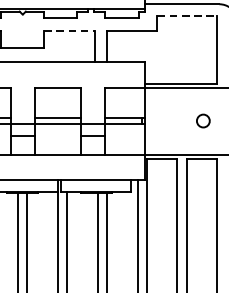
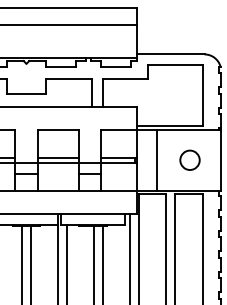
line: (187, 16) -> (175, 65), dashed -> solid
line: (69, 30) -> (68, 78), dashed -> solid
line: (166, 120) -> (156, 159), added
circle: (202, 120) -> (189, 159), size x1.67

